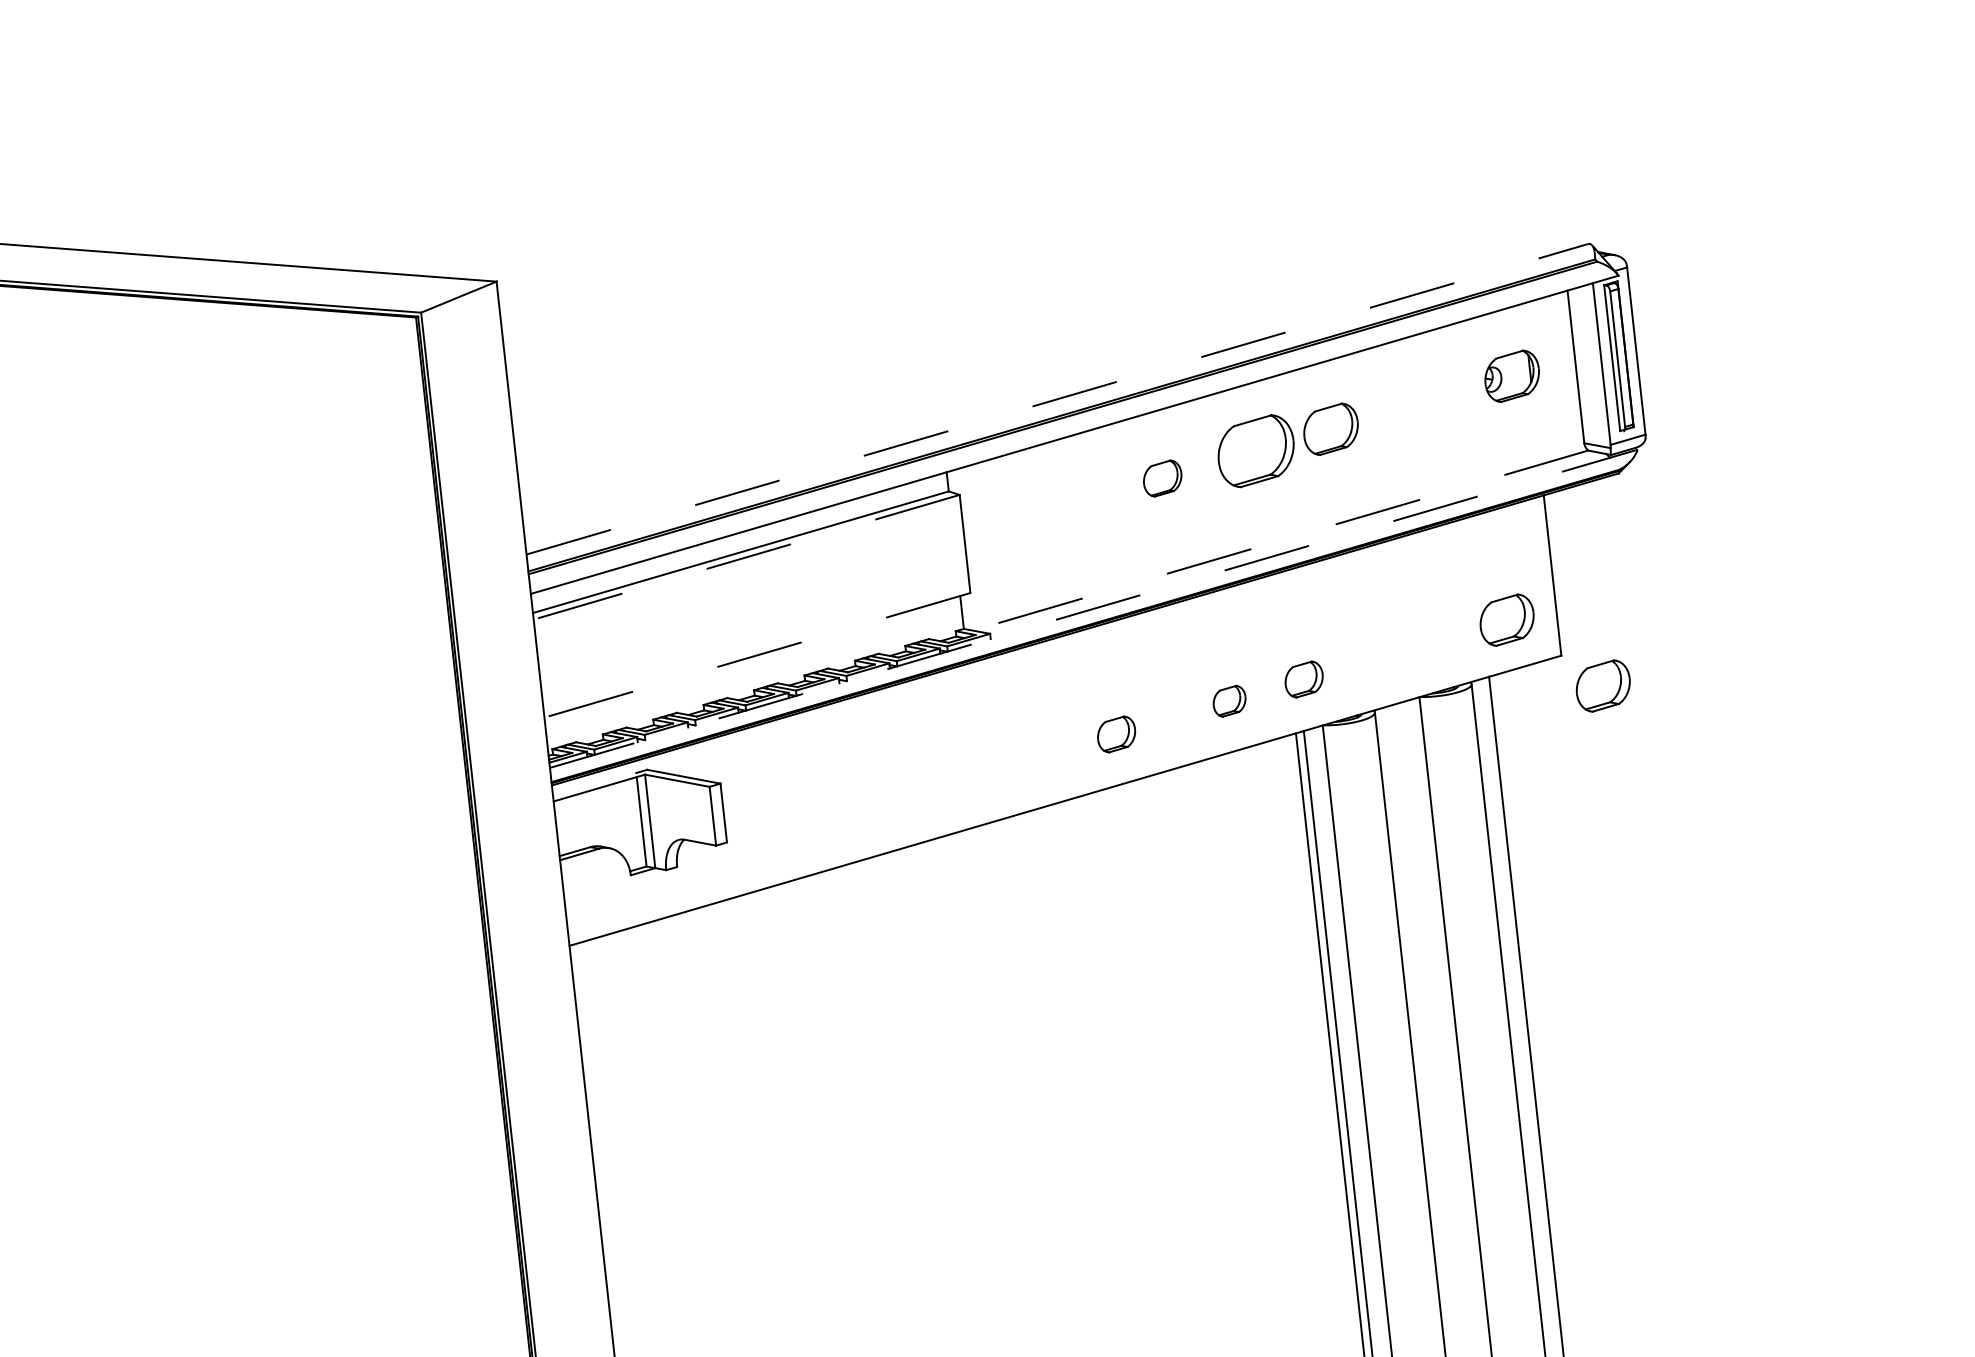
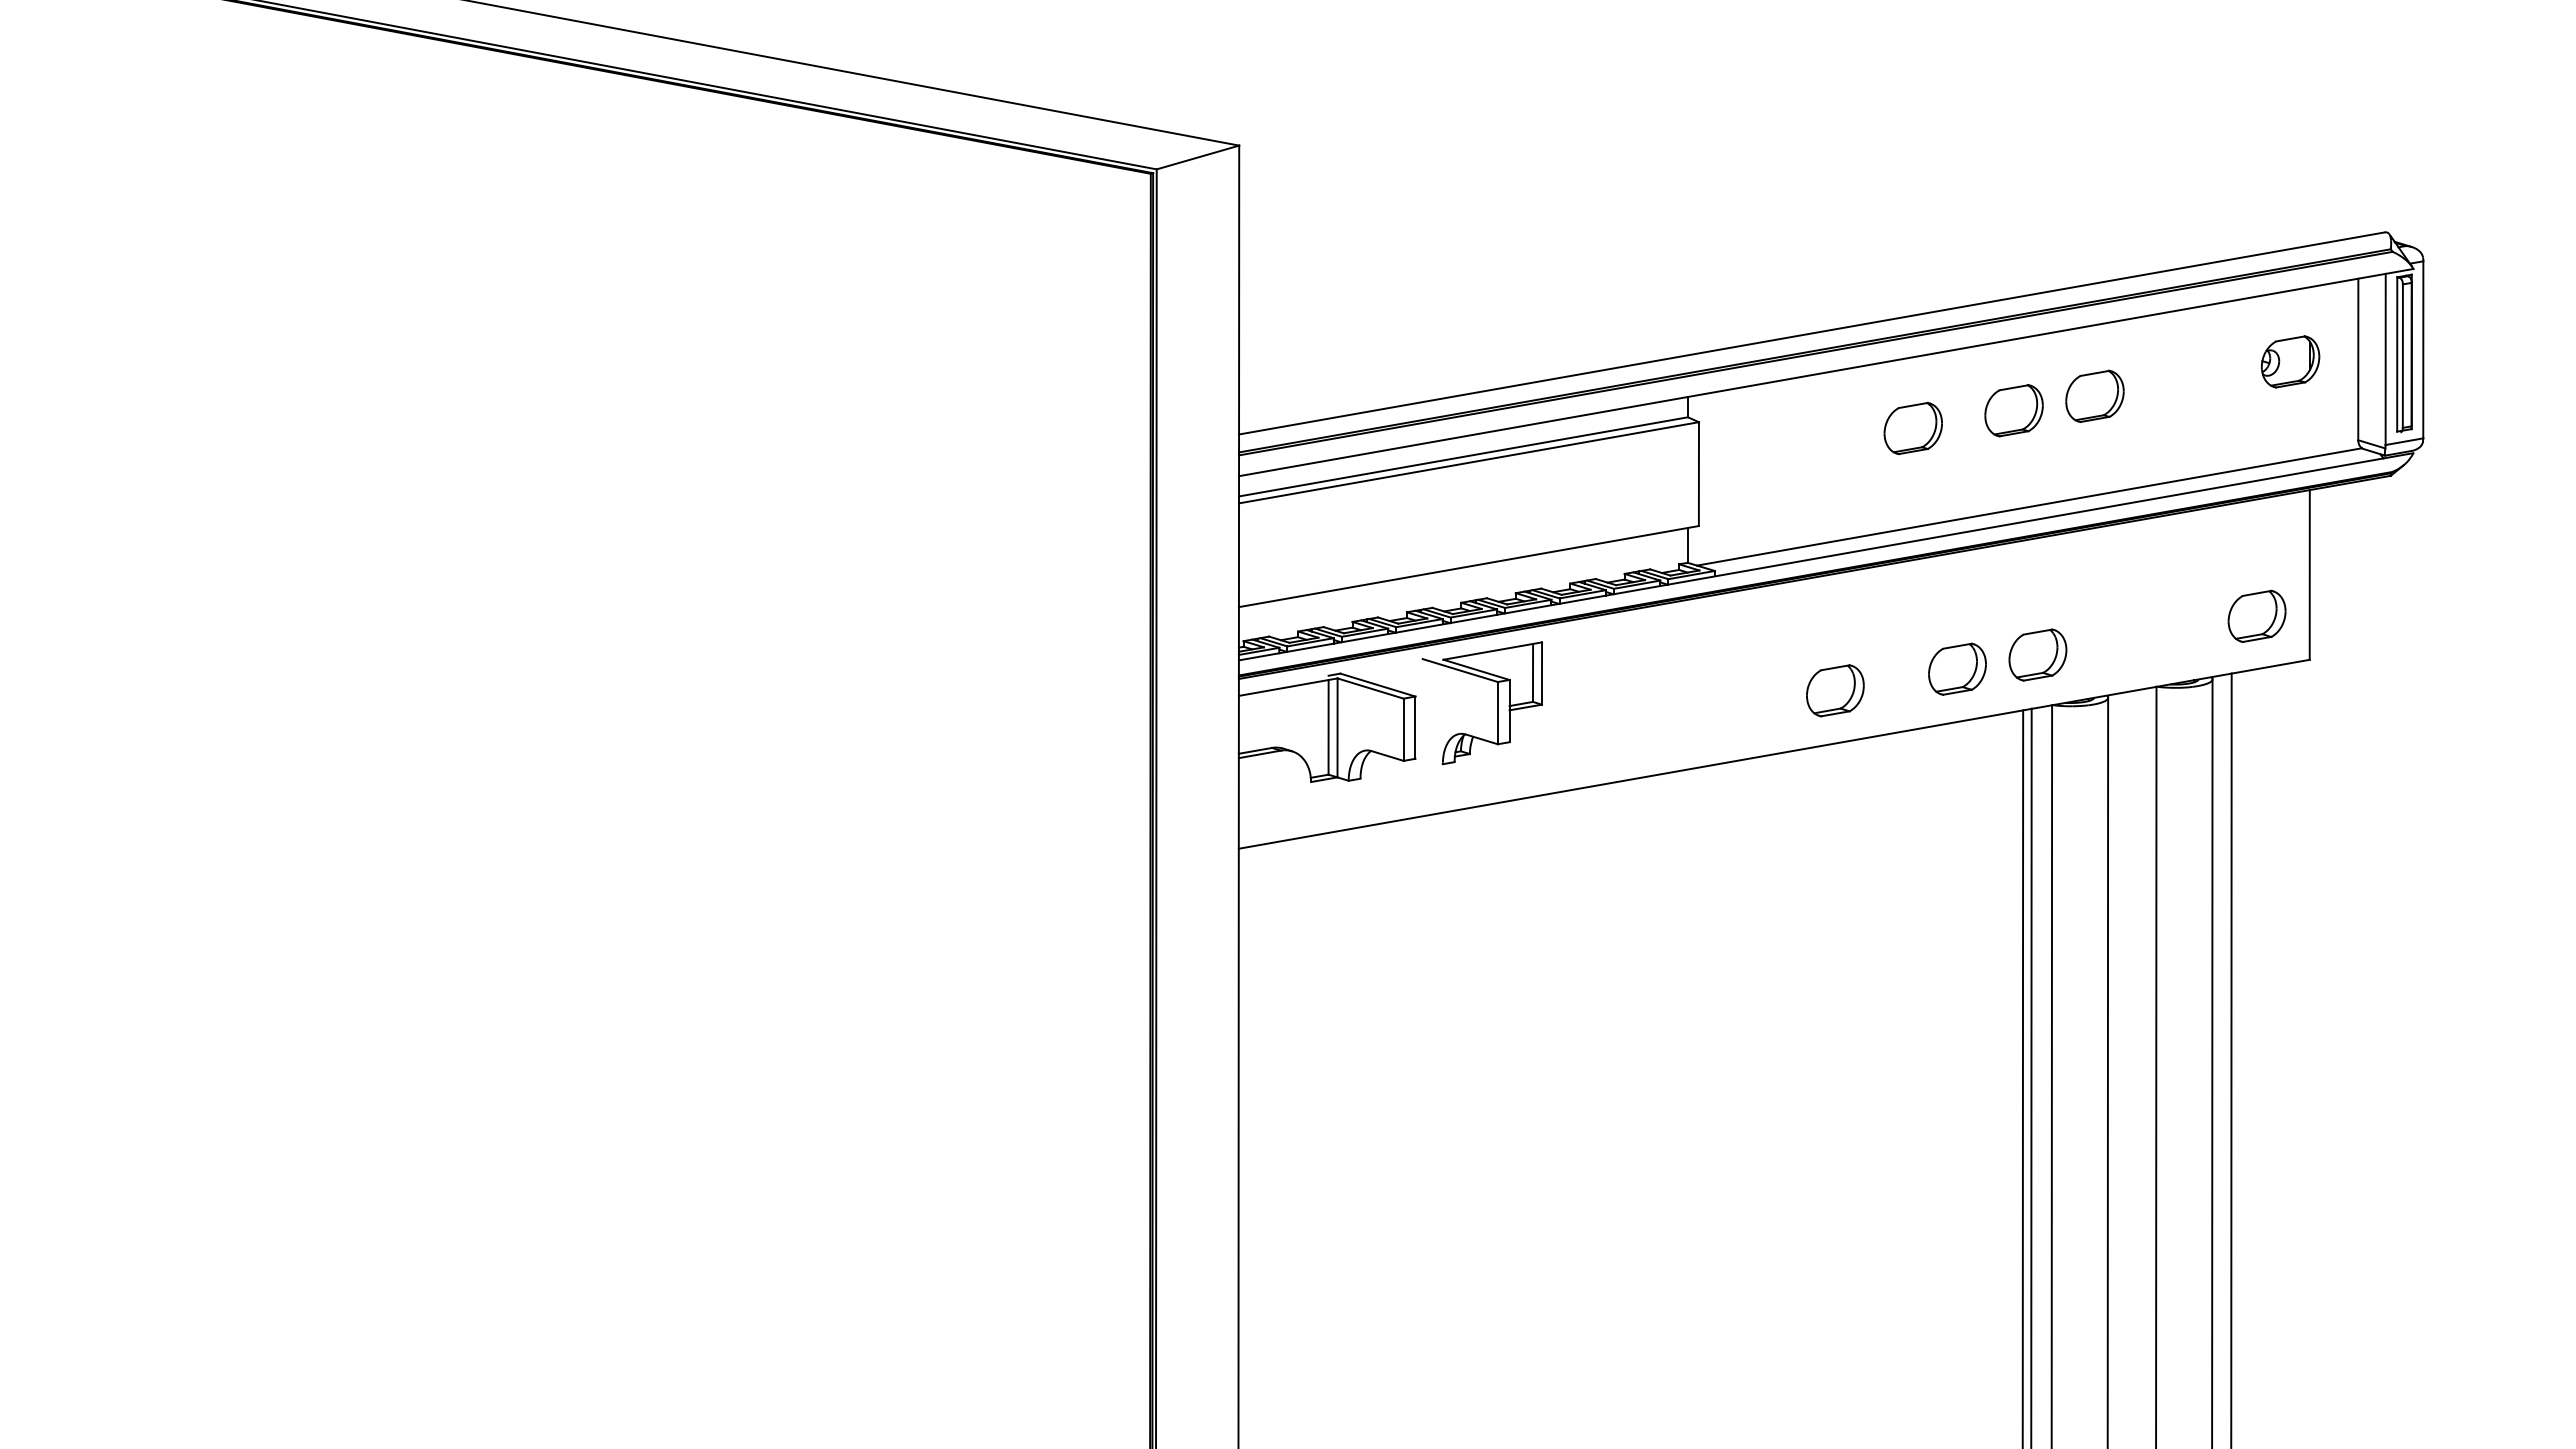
line: (1056, 399) -> (1811, 333), dashed -> solid
part: (1255, 451) -> (2013, 410), size x0.71
part: (1162, 478) -> (1912, 428), size x1.43
line: (1280, 540) -> (2029, 506), dashed -> solid
line: (747, 556) -> (1469, 462), dashed -> solid
line: (1094, 608) -> (1826, 556), dashed -> solid
line: (757, 655) -> (1468, 566), dashed -> solid
part: (1303, 679) -> (2037, 654), size x1.43
part: (1602, 685) -> (2349, 695), removed
part: (1229, 700) -> (1957, 668), size x1.67
part: (1116, 734) -> (1835, 690), size x1.43
part: (798, 781) -> (1497, 703), added

